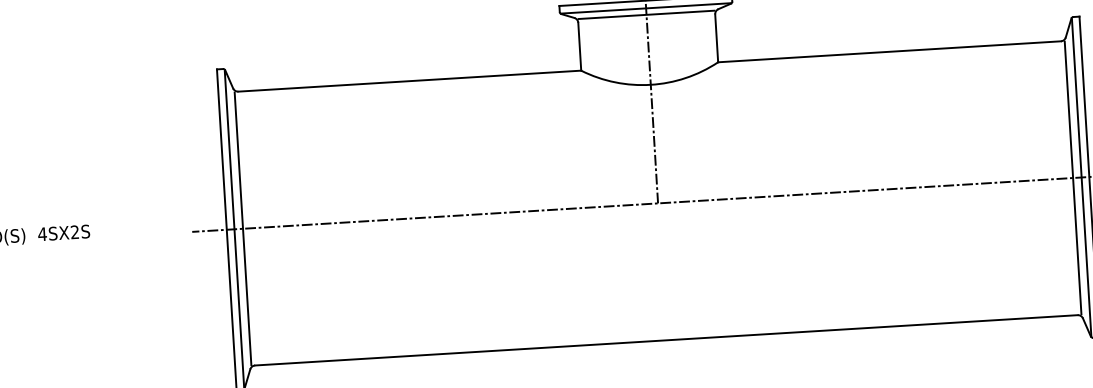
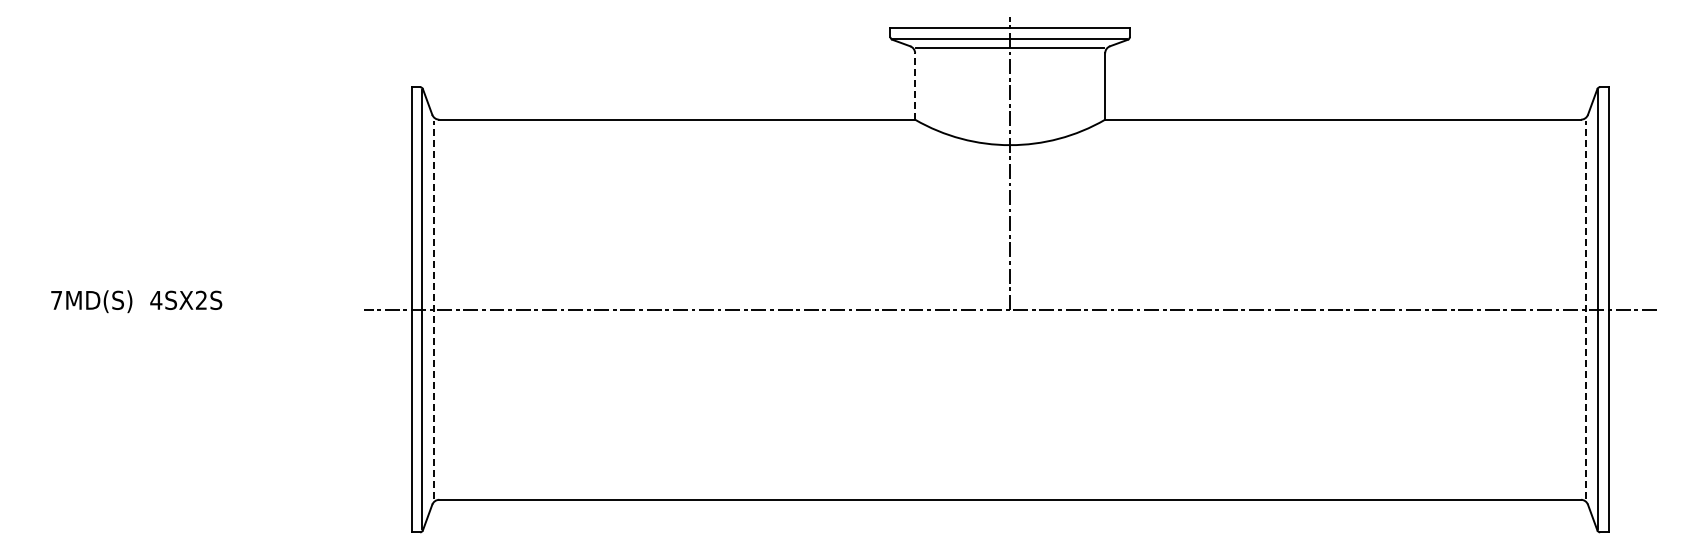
line: (580, 46) -> (915, 86), solid -> dashed
line: (1073, 177) -> (1586, 309), solid -> dashed
line: (243, 228) -> (434, 309), solid -> dashed

